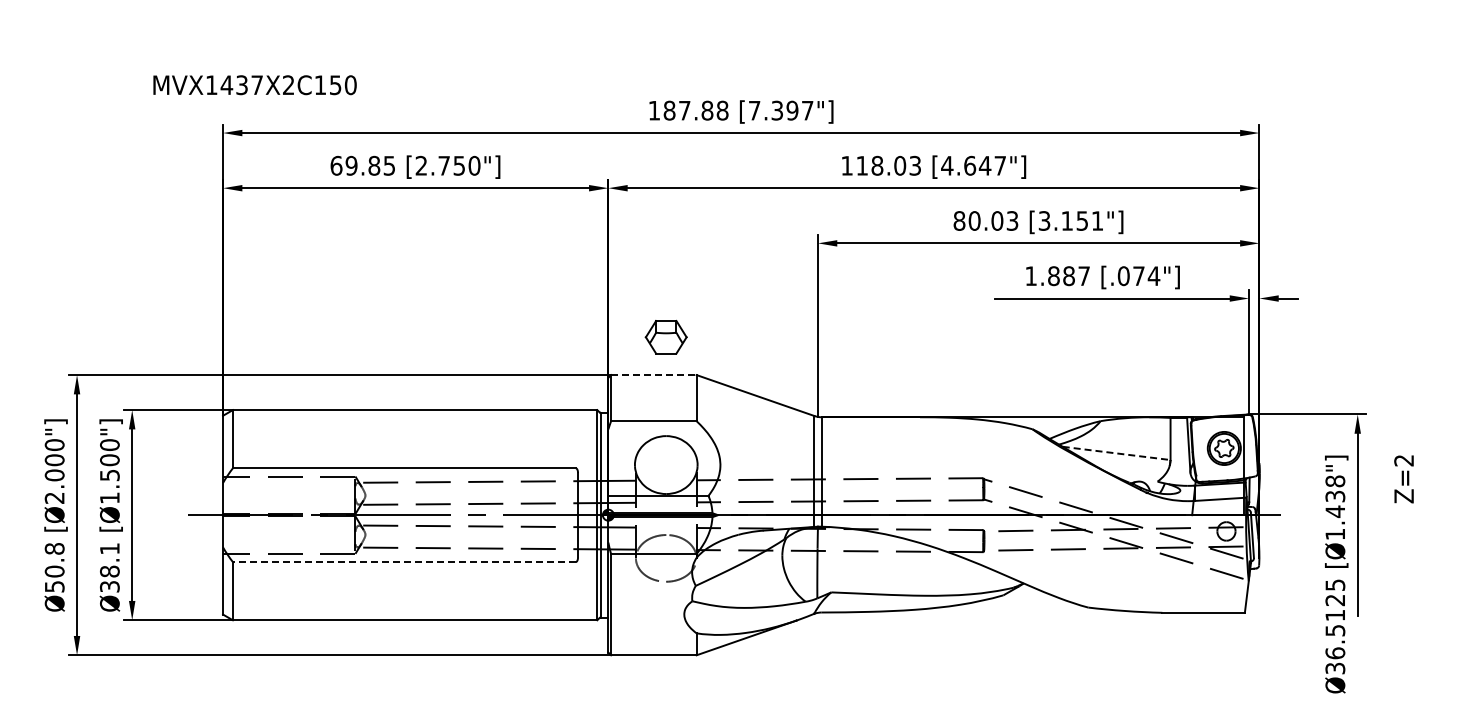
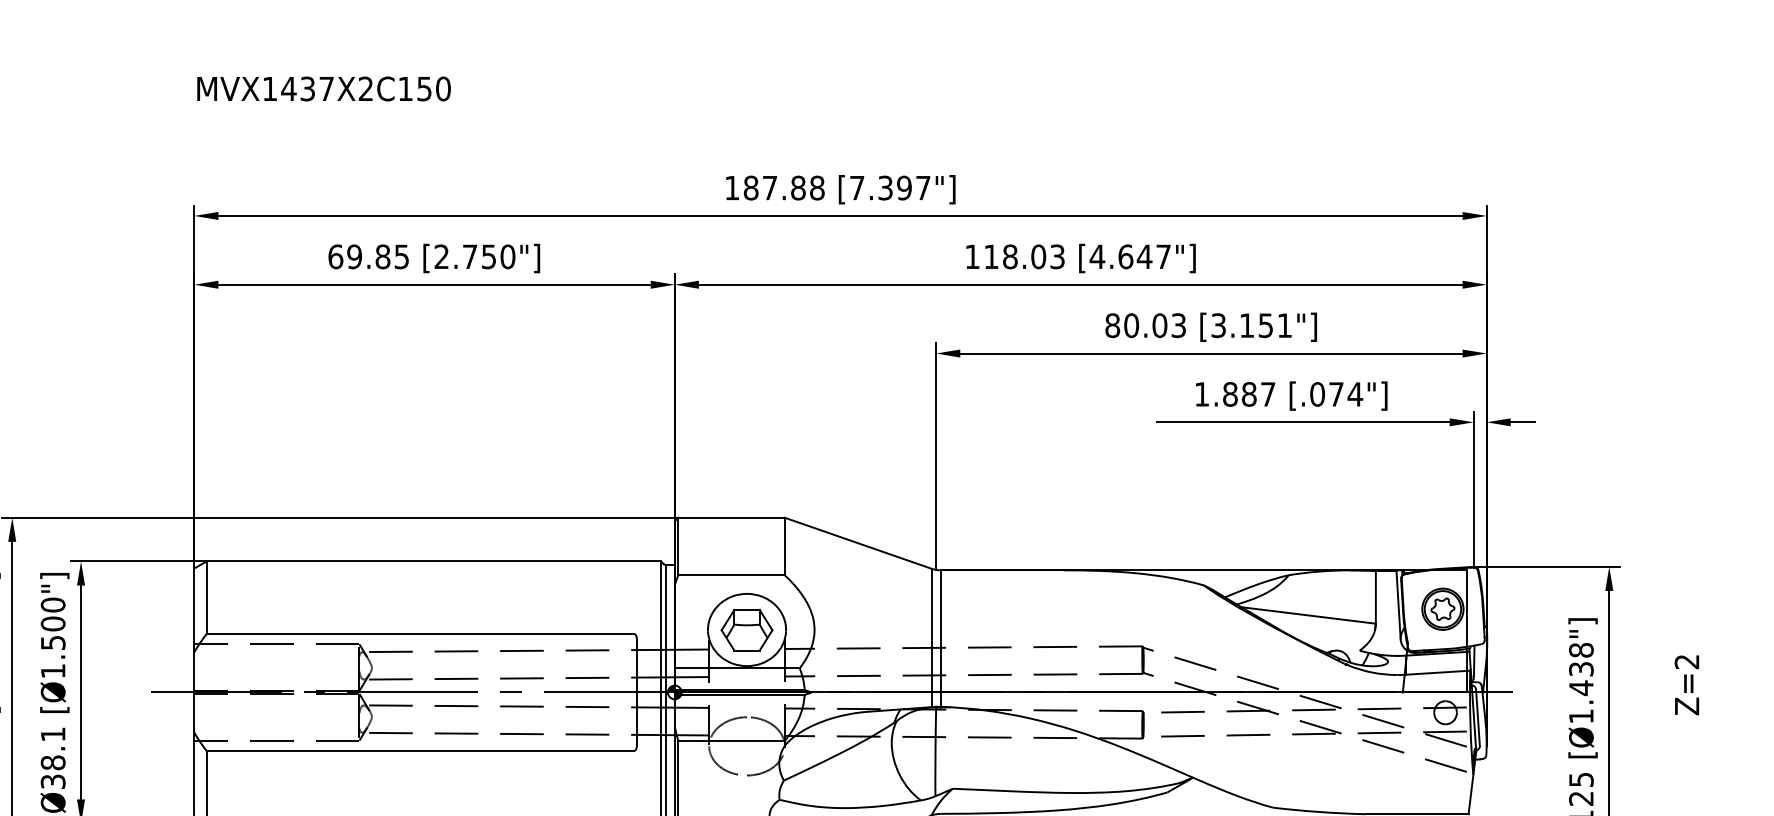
text: (254, 85) -> (323, 89), moved
part: (665, 336) -> (746, 629), moved
line: (653, 375) -> (731, 518), dashed -> solid
line: (1117, 453) -> (1309, 615), dashed -> solid
text: (1403, 479) -> (1686, 685), moved
line: (403, 562) -> (419, 751), dashed -> solid

